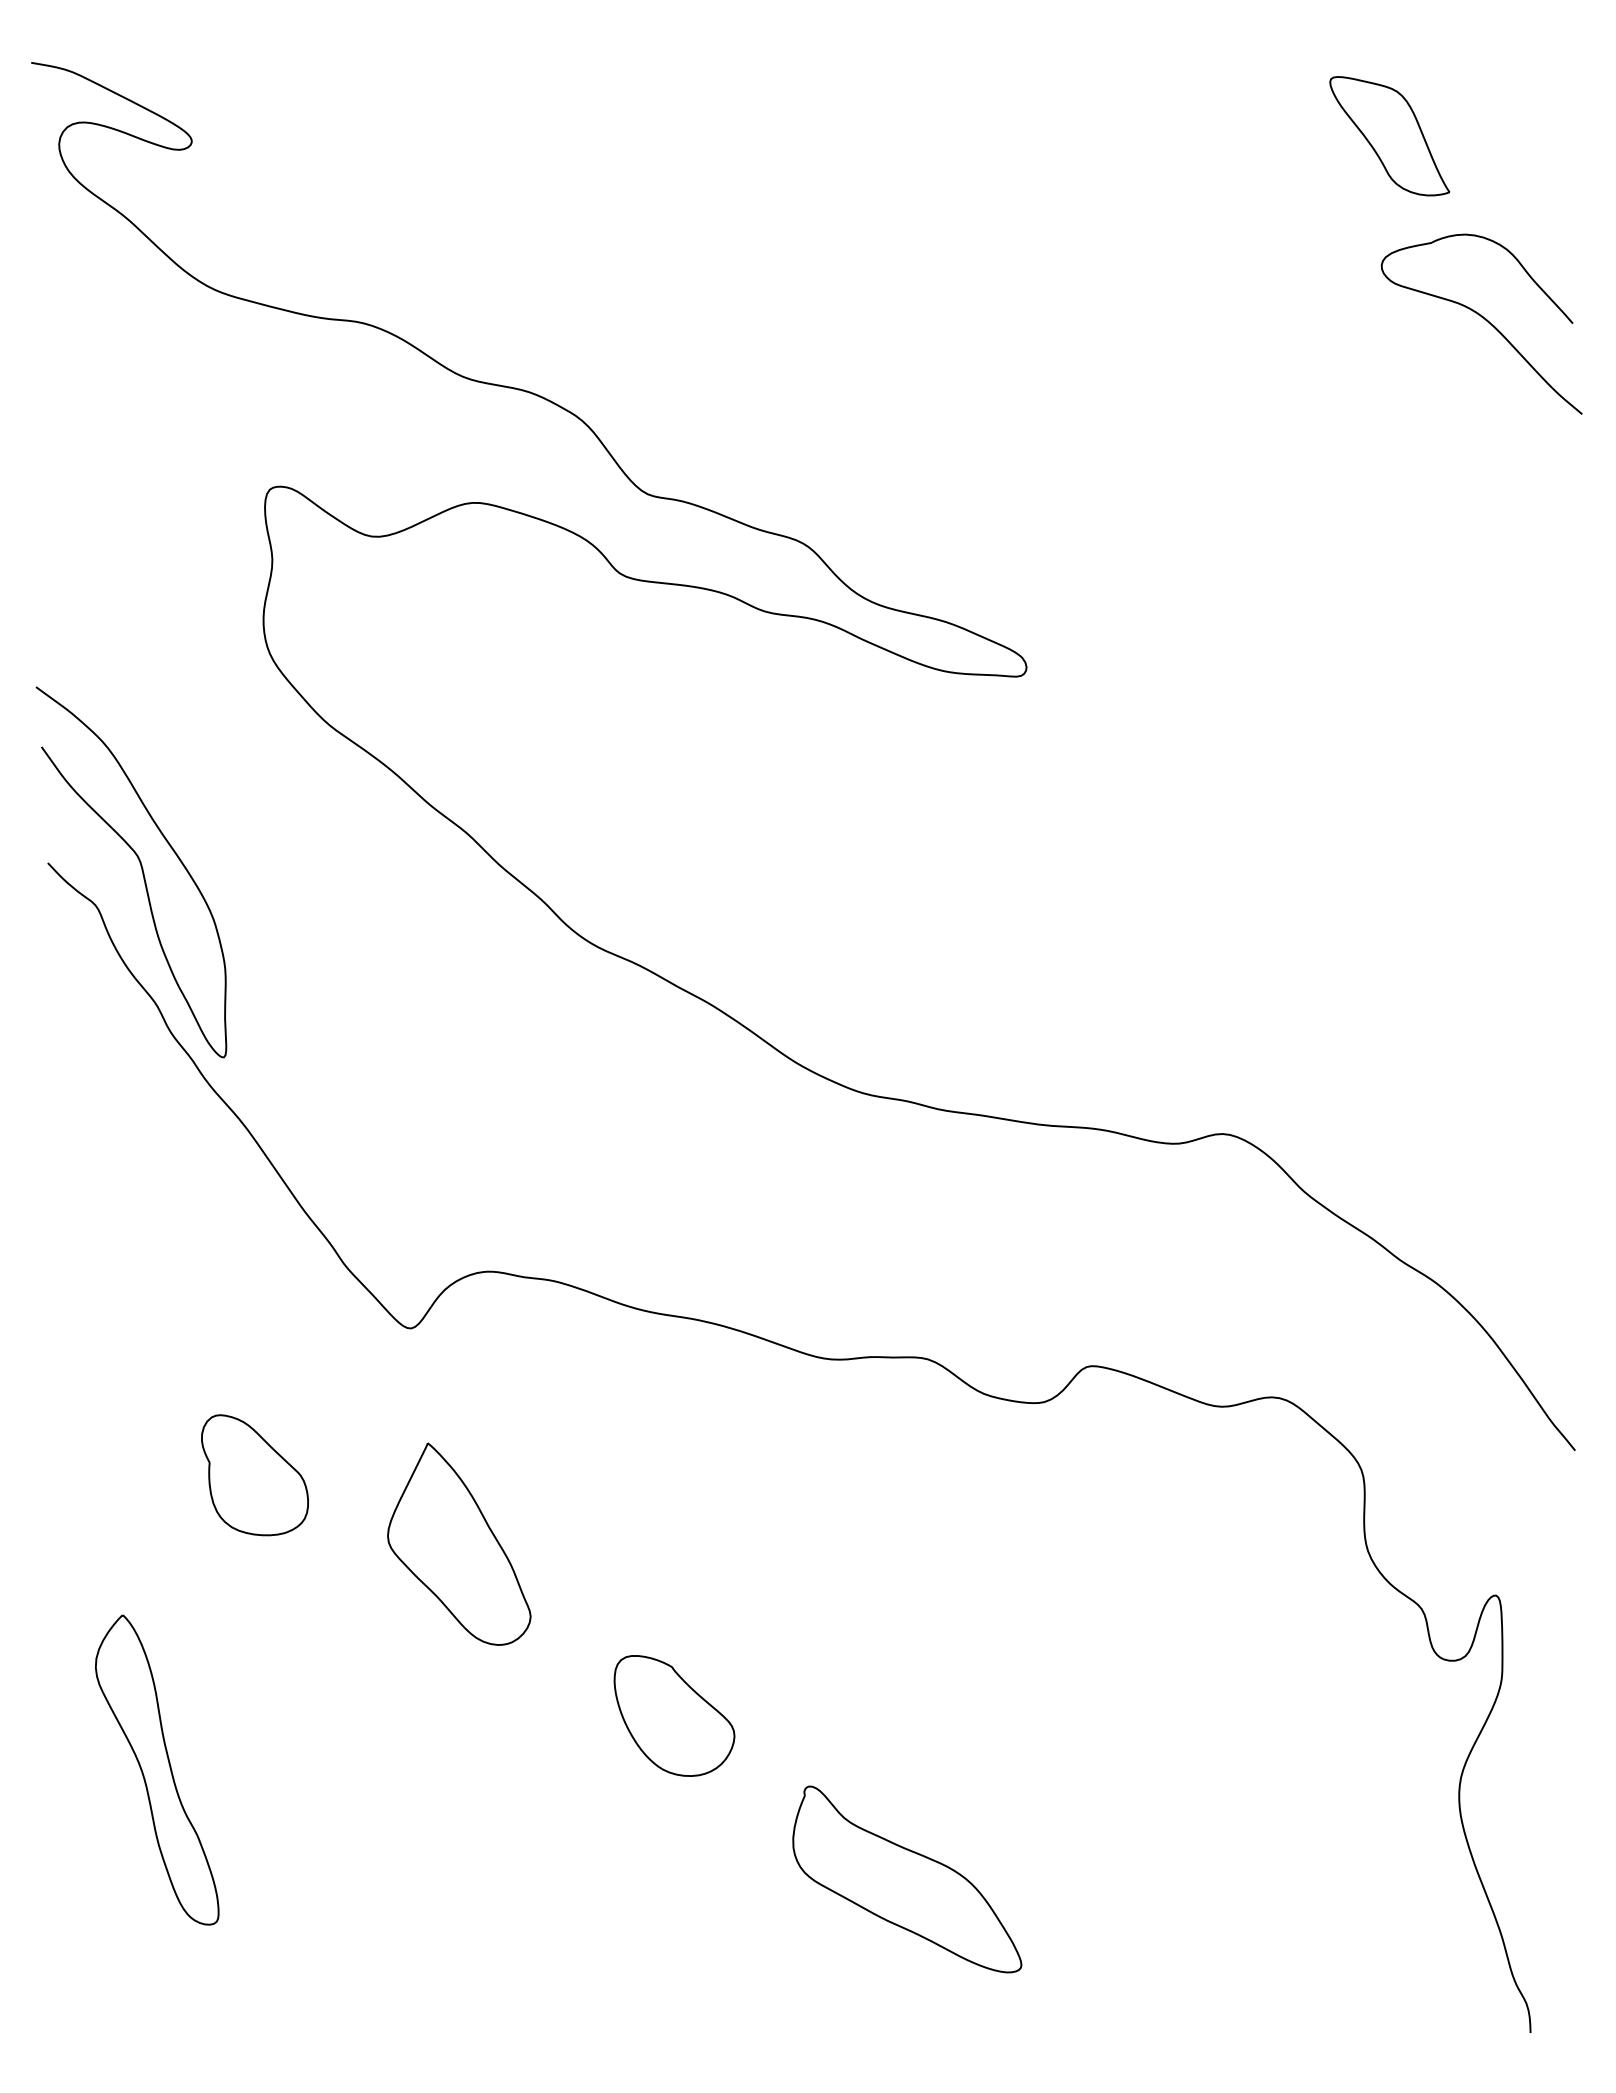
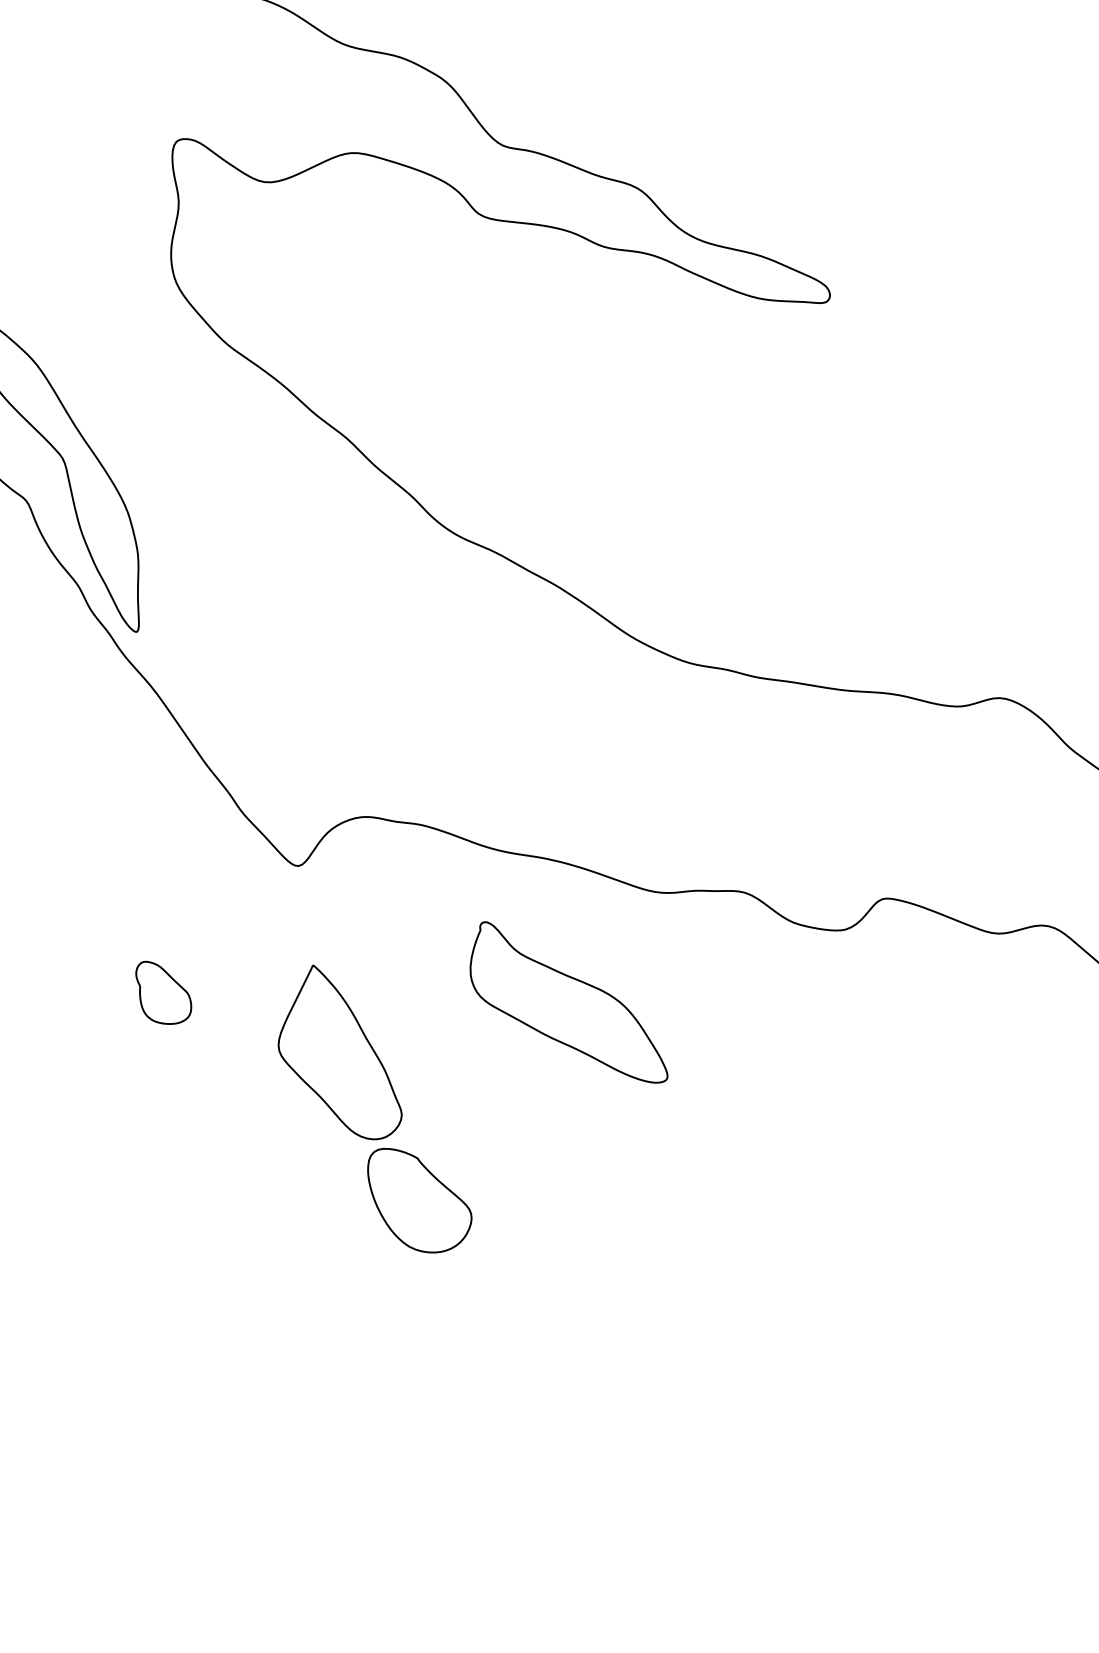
part: (254, 1475) -> (163, 993), size x0.6
part: (674, 1715) -> (419, 1200), moved
part: (156, 1769) -> (78, 1246), removed
part: (907, 1879) -> (569, 1002), moved

